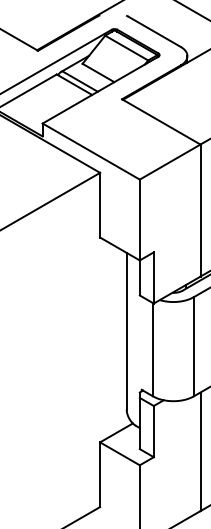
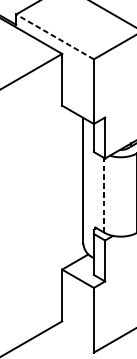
line: (90, 151) -> (54, 36), solid -> dashed
line: (152, 349) -> (104, 195), solid -> dashed

